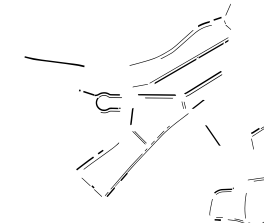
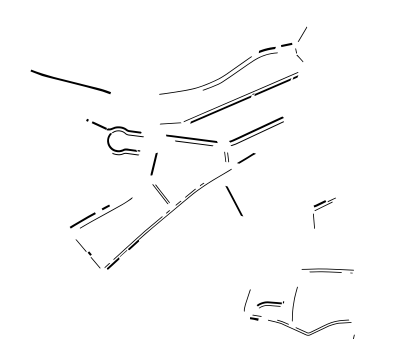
part: (54, 61) -> (70, 81), moved
line: (212, 135) -> (233, 201), moved
part: (224, 191) -> (270, 304), moved

